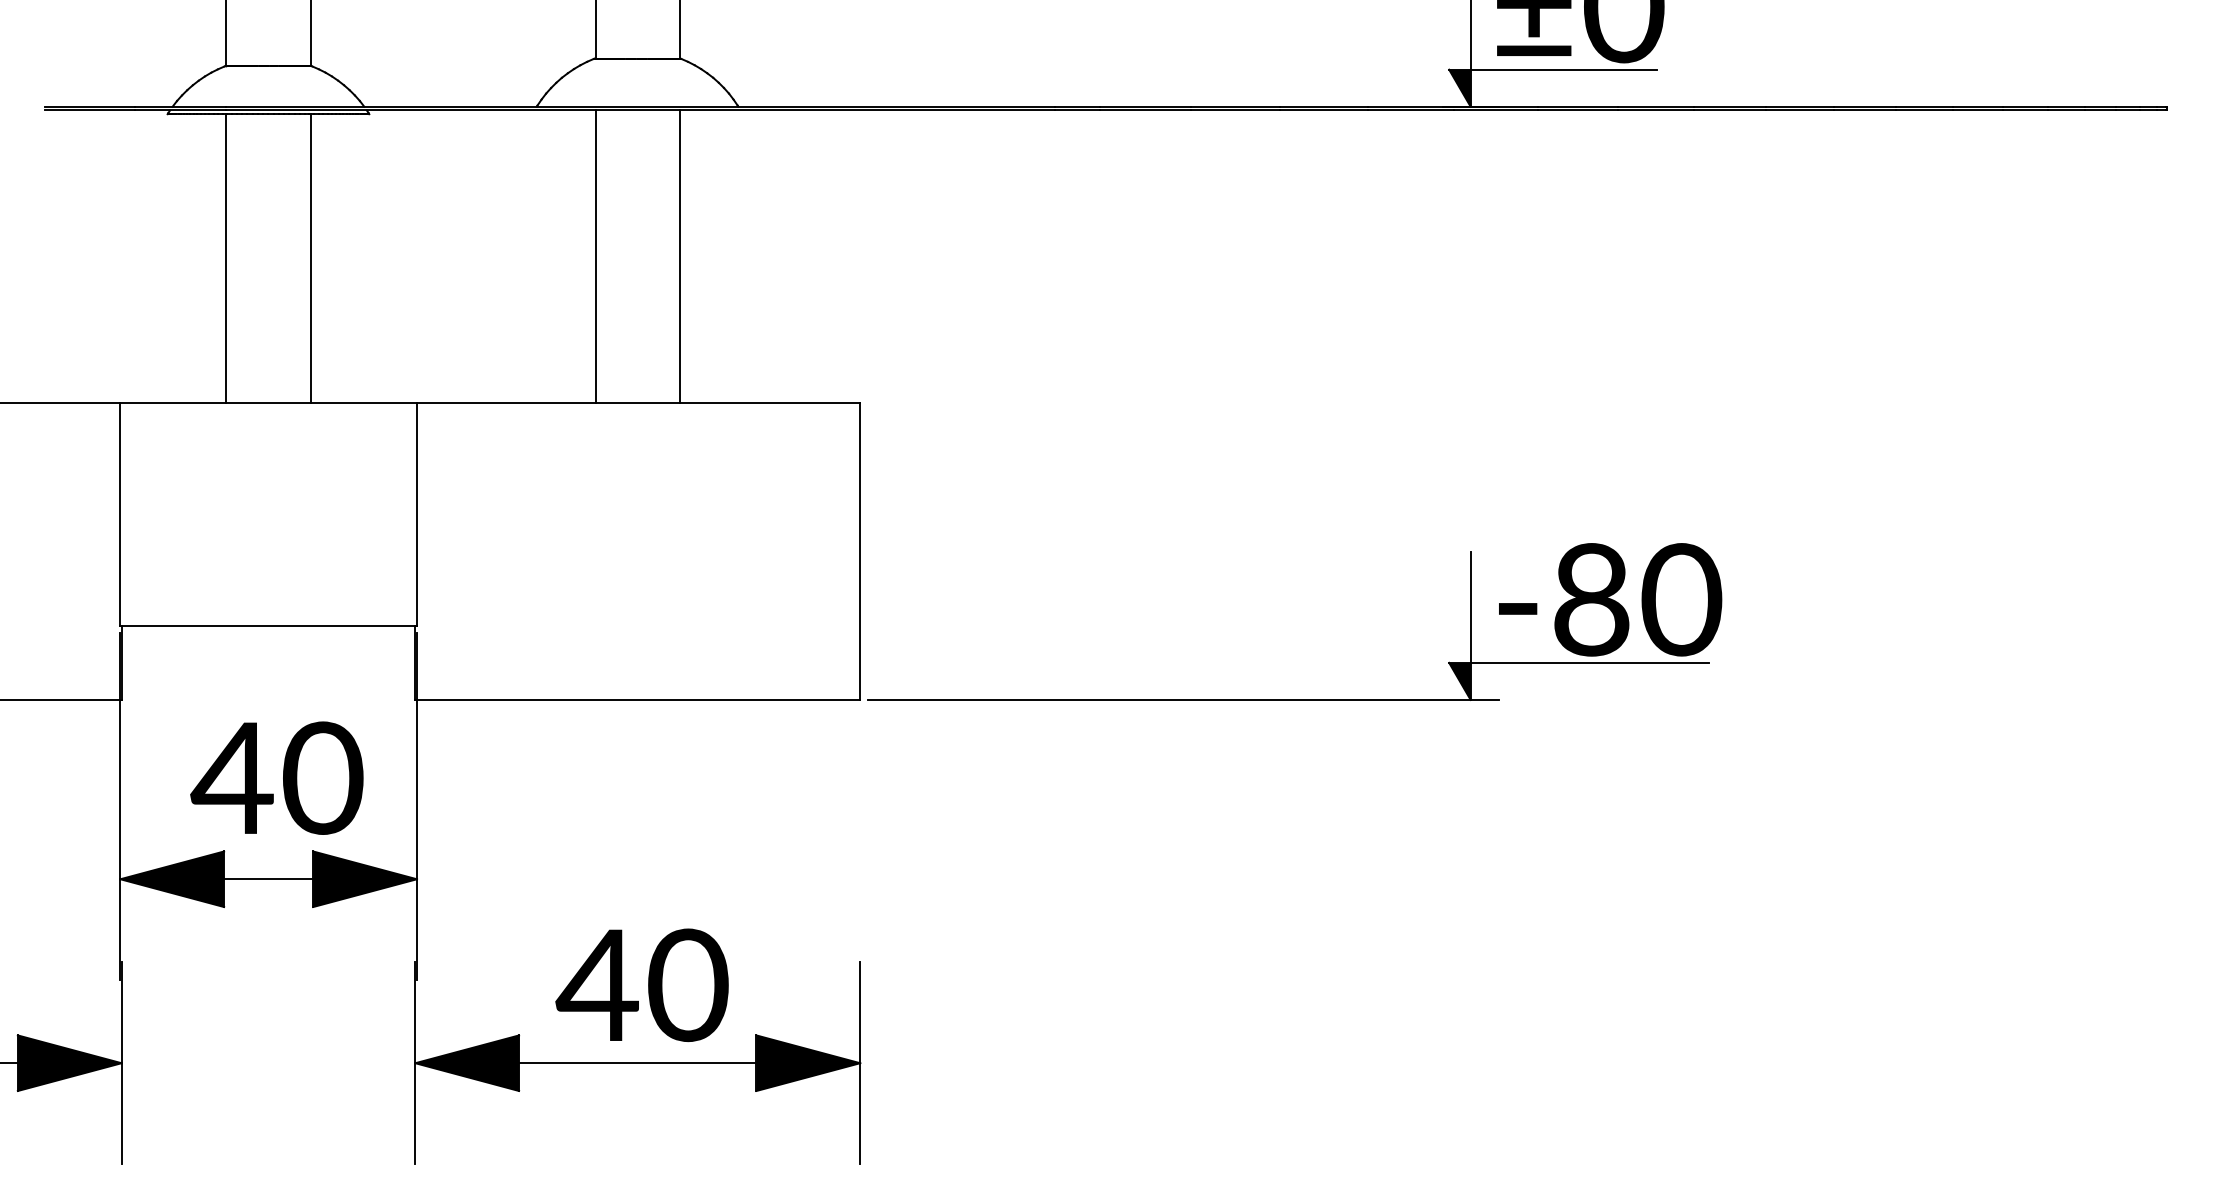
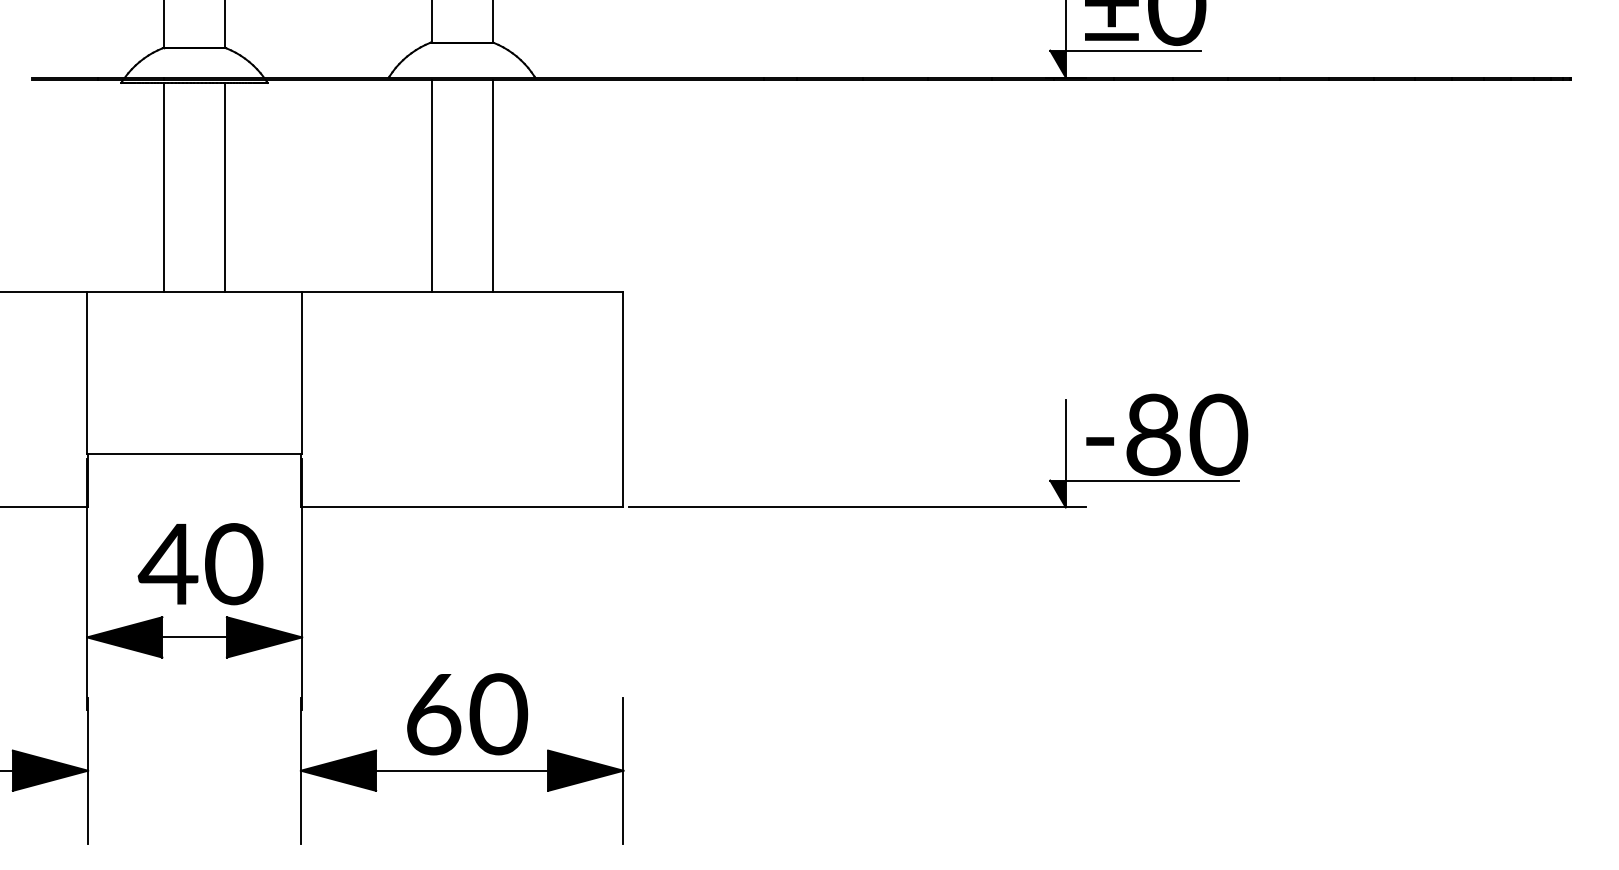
text: (596, 985) -> (432, 714), 40 -> 60

